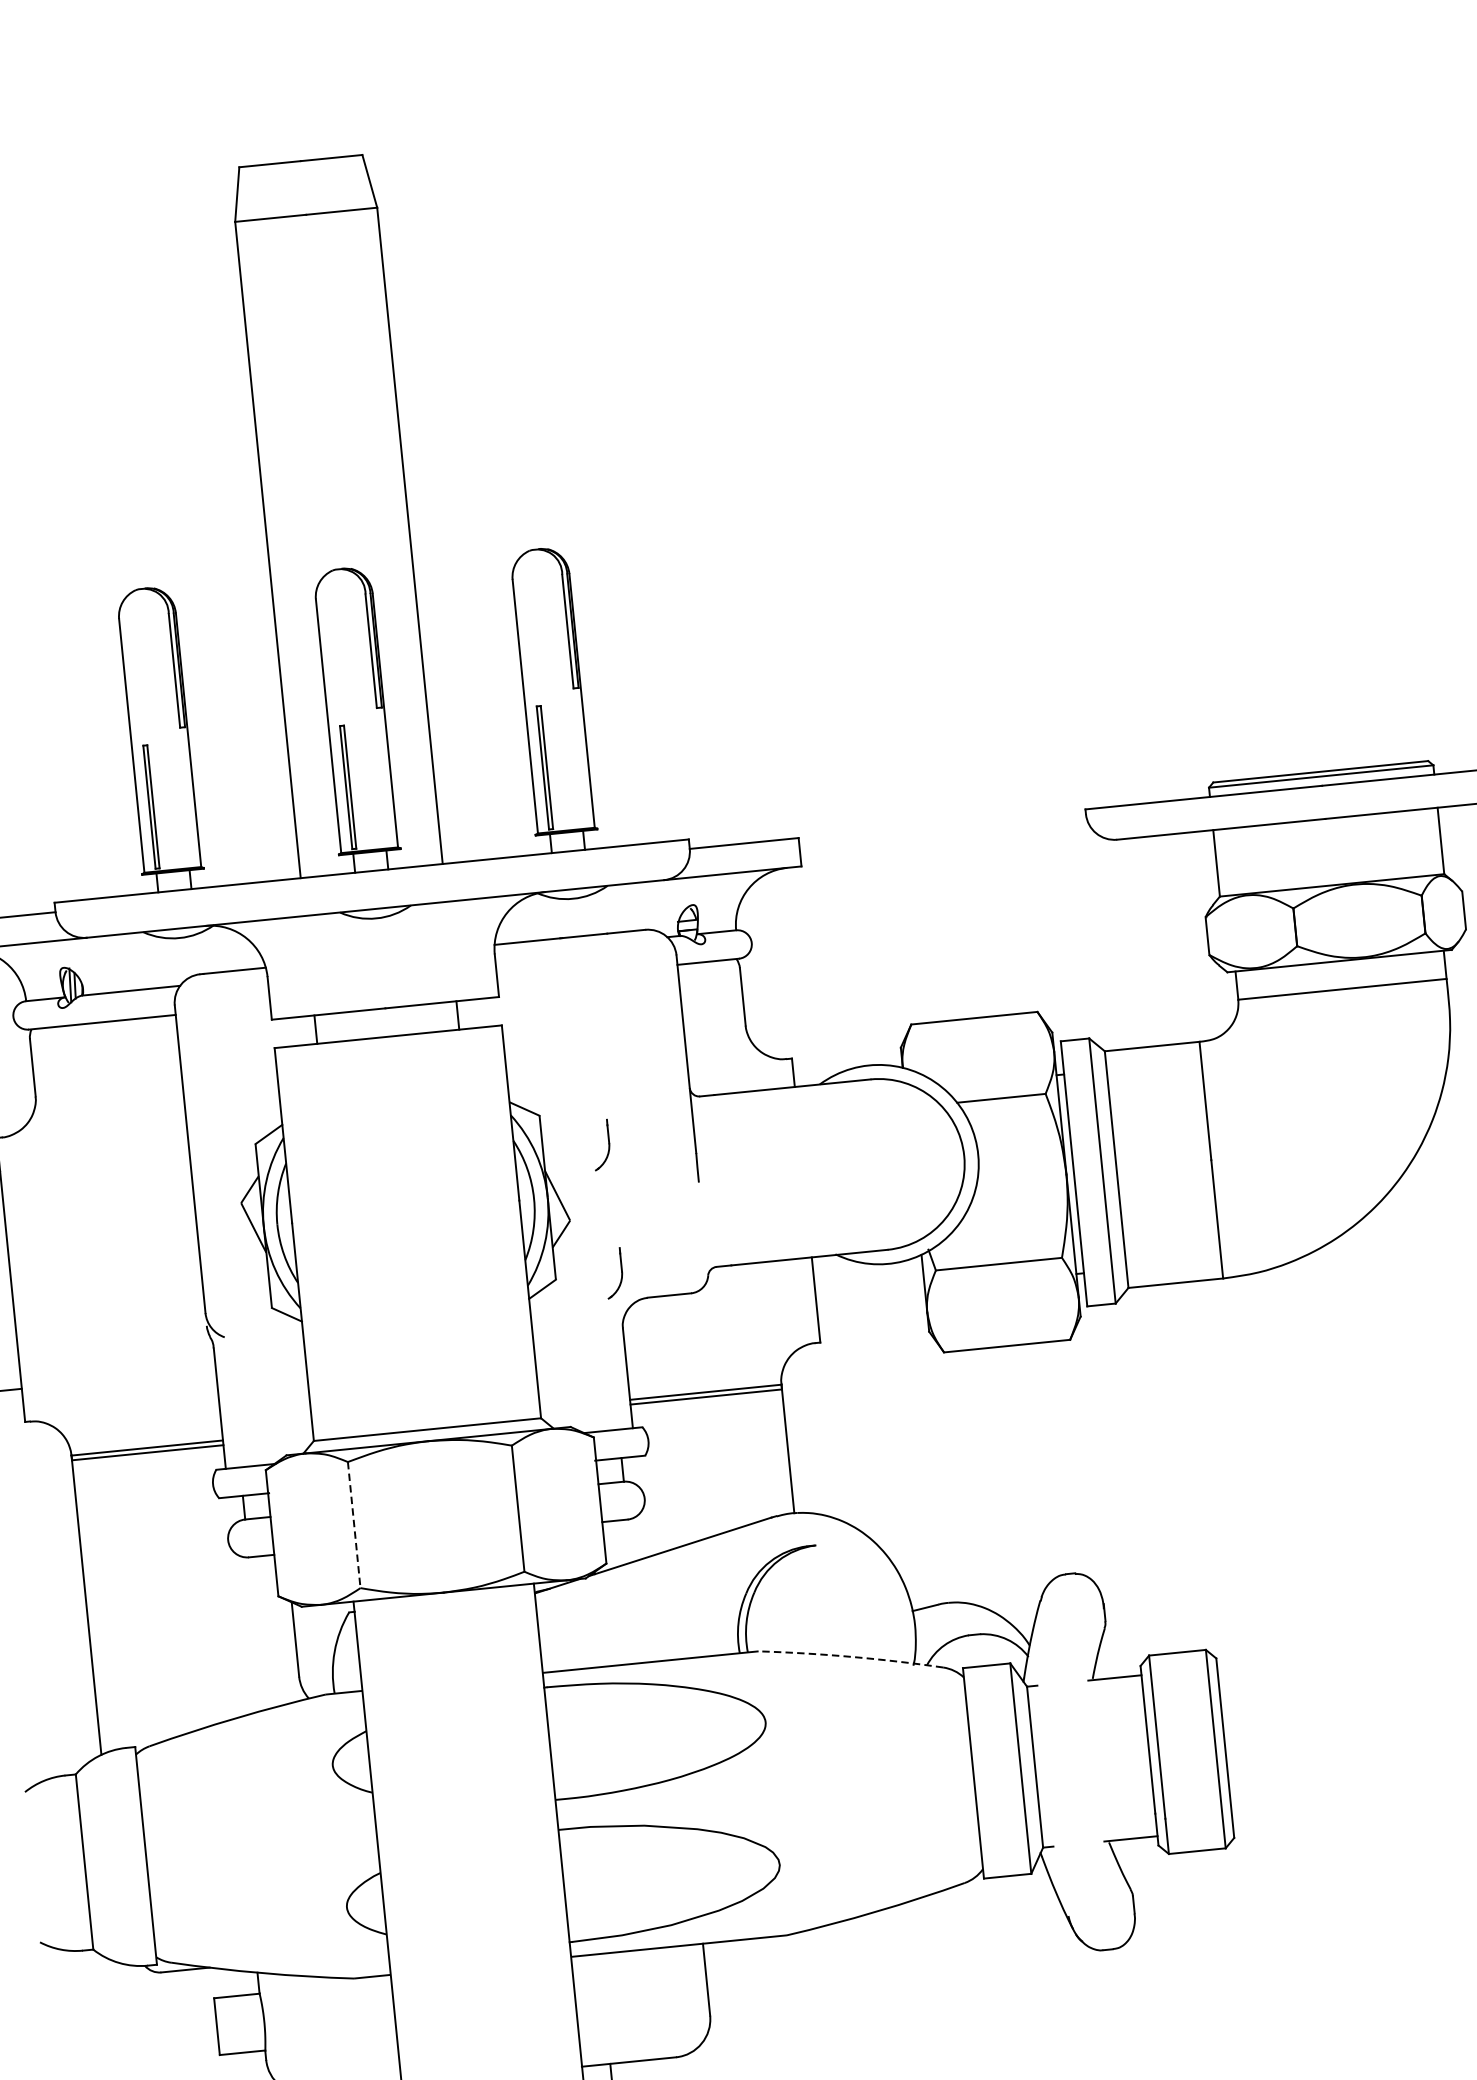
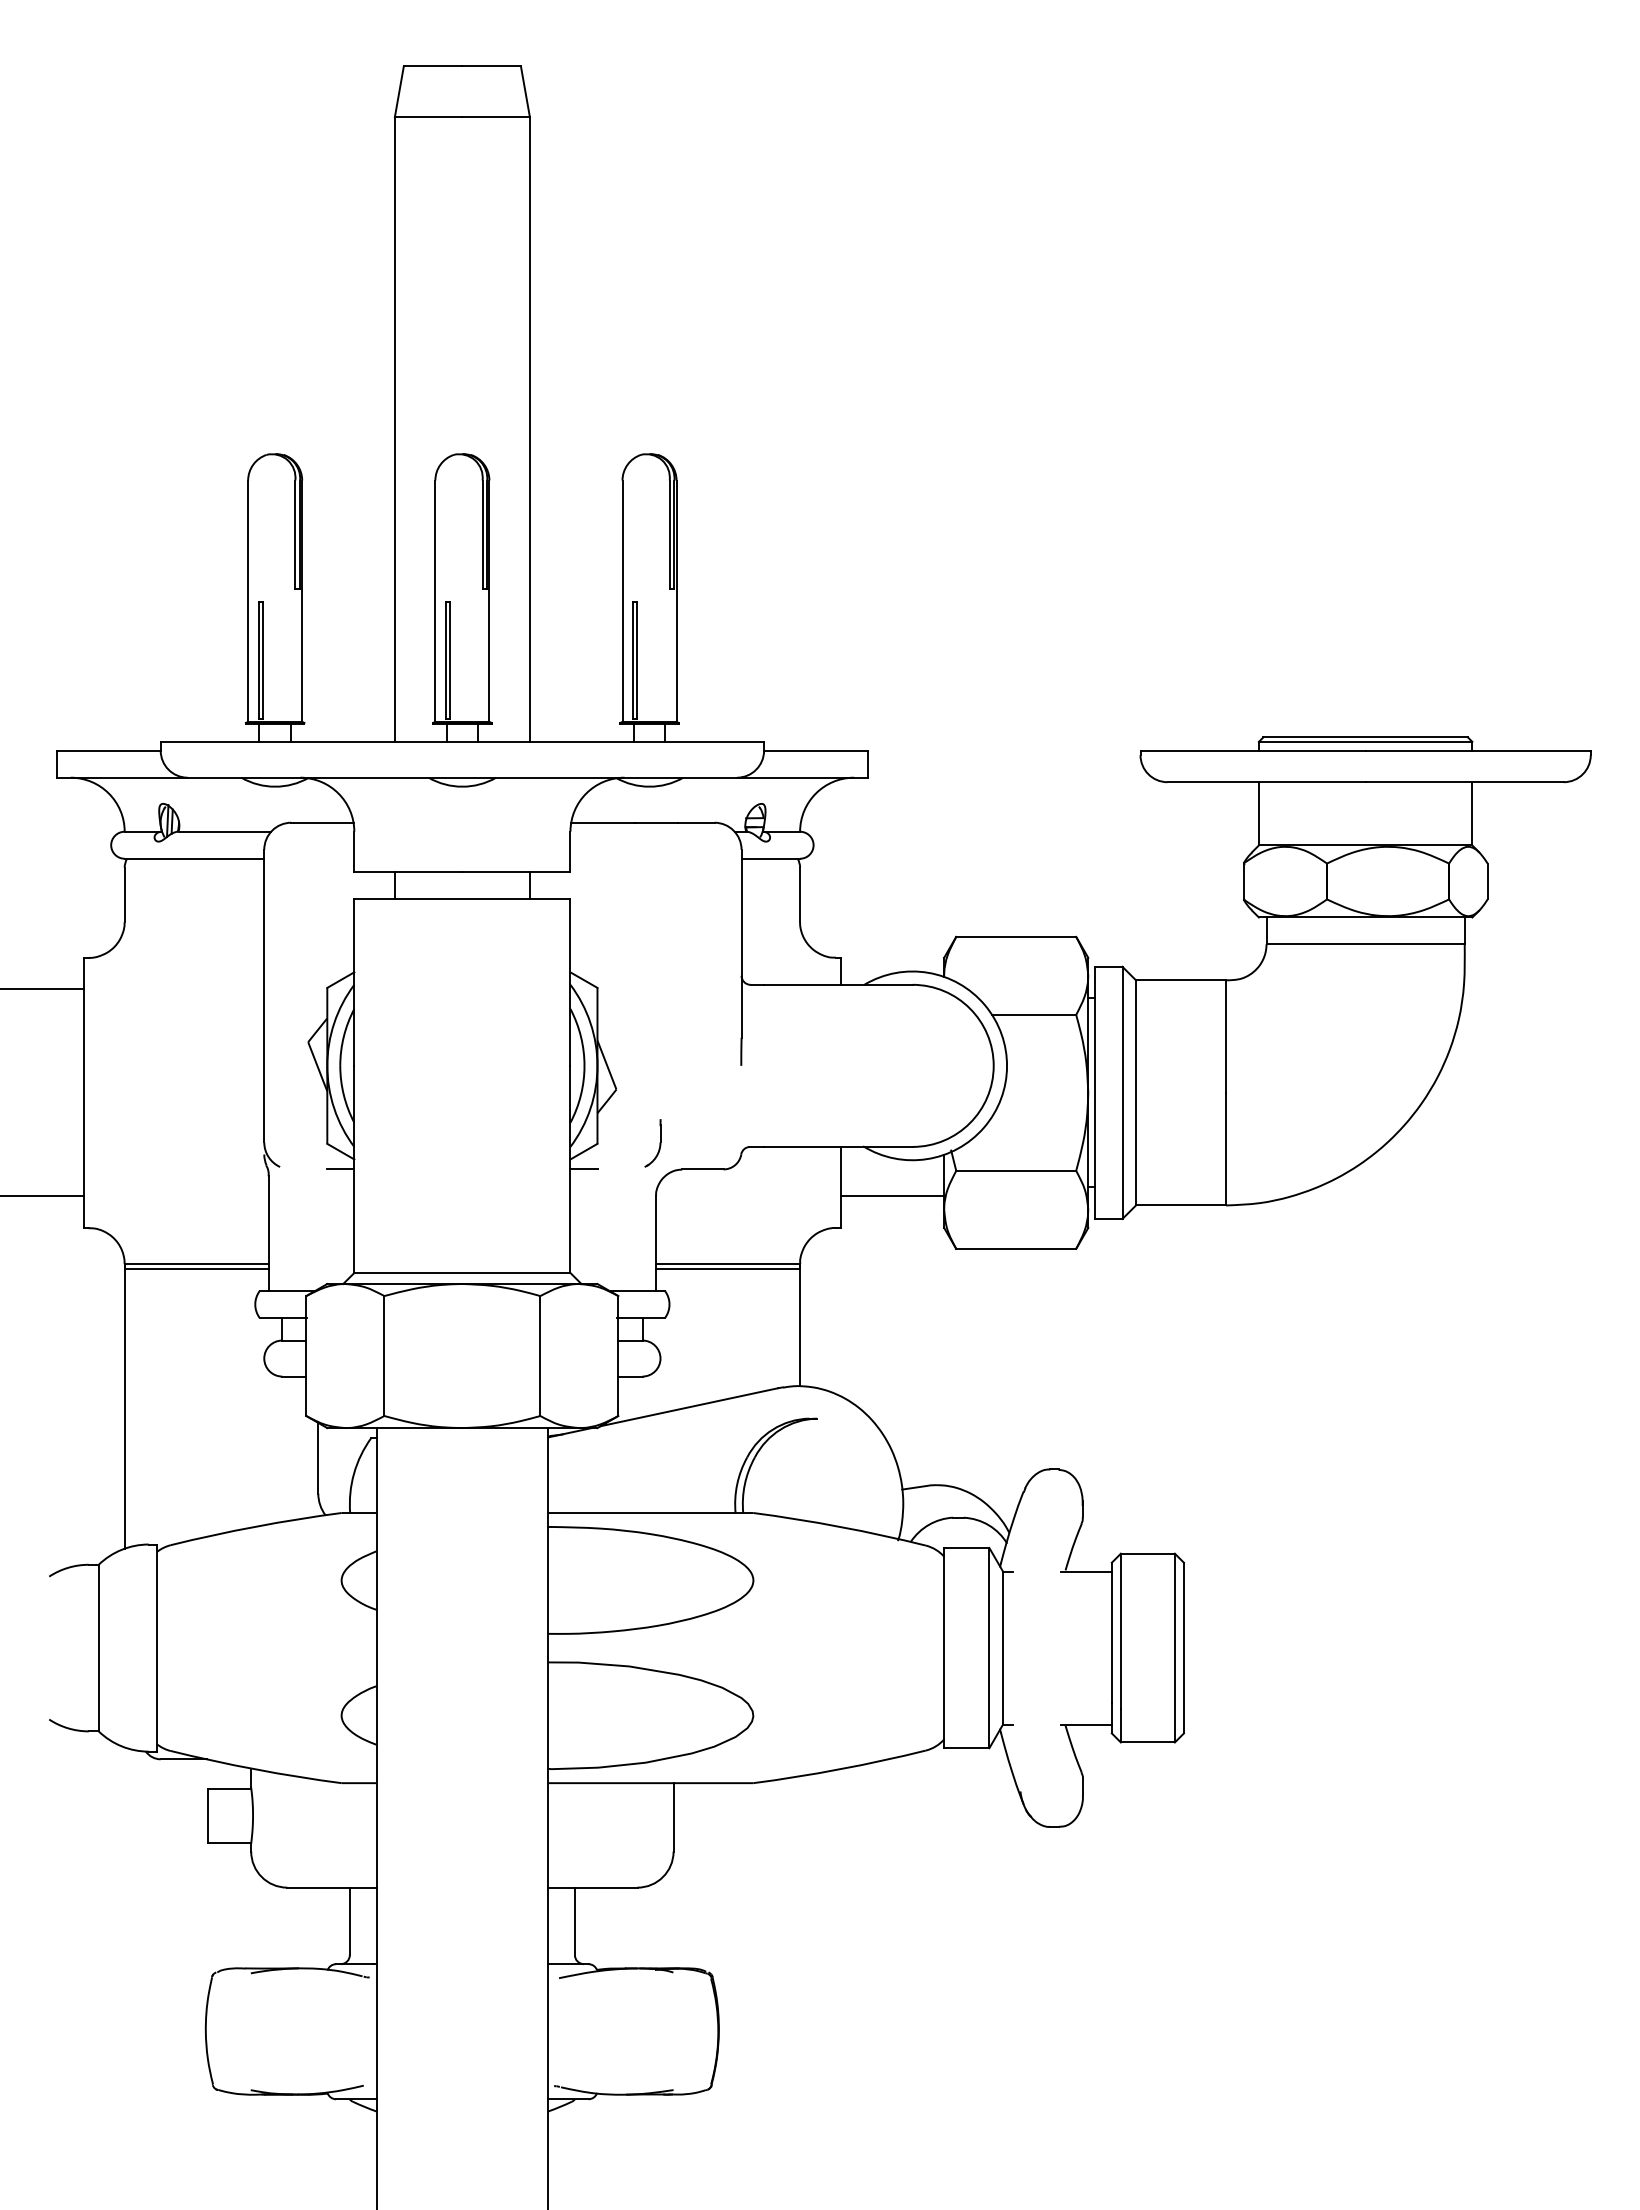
part: (608, 1144) -> (659, 1021), removed
line: (871, 1304) -> (892, 1196), added
line: (543, 1308) -> (583, 1169), added
line: (288, 1333) -> (340, 1169), added
line: (354, 1525) -> (384, 1356), dashed -> solid
arc: (851, 1656) -> (840, 1526), dashed -> solid

